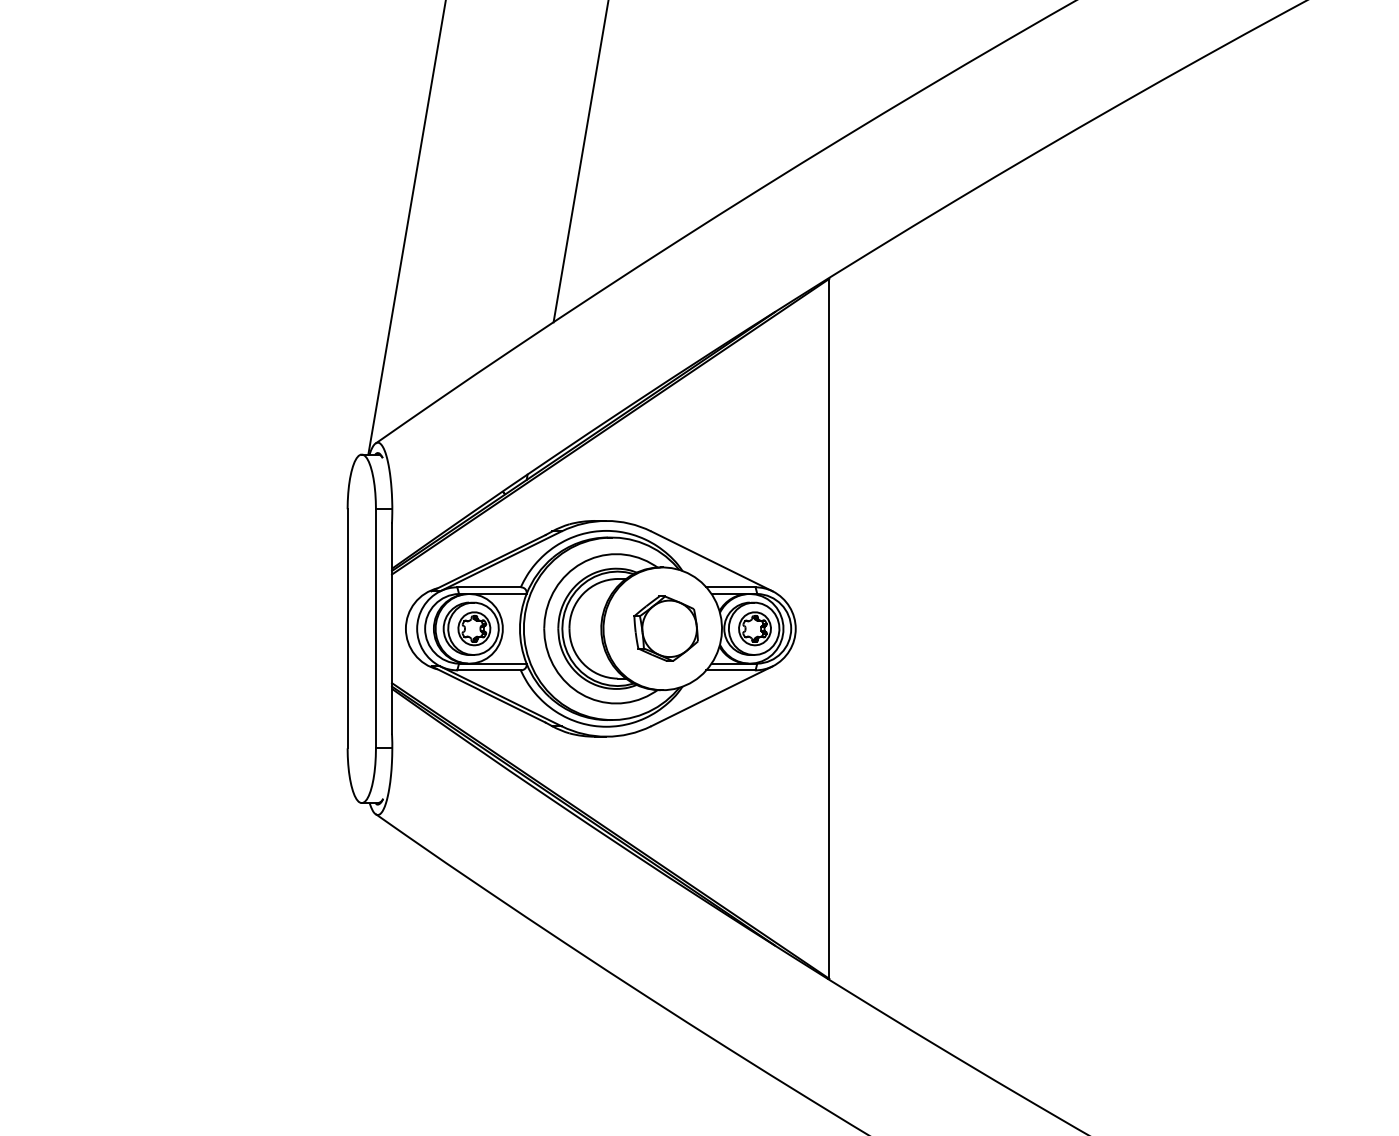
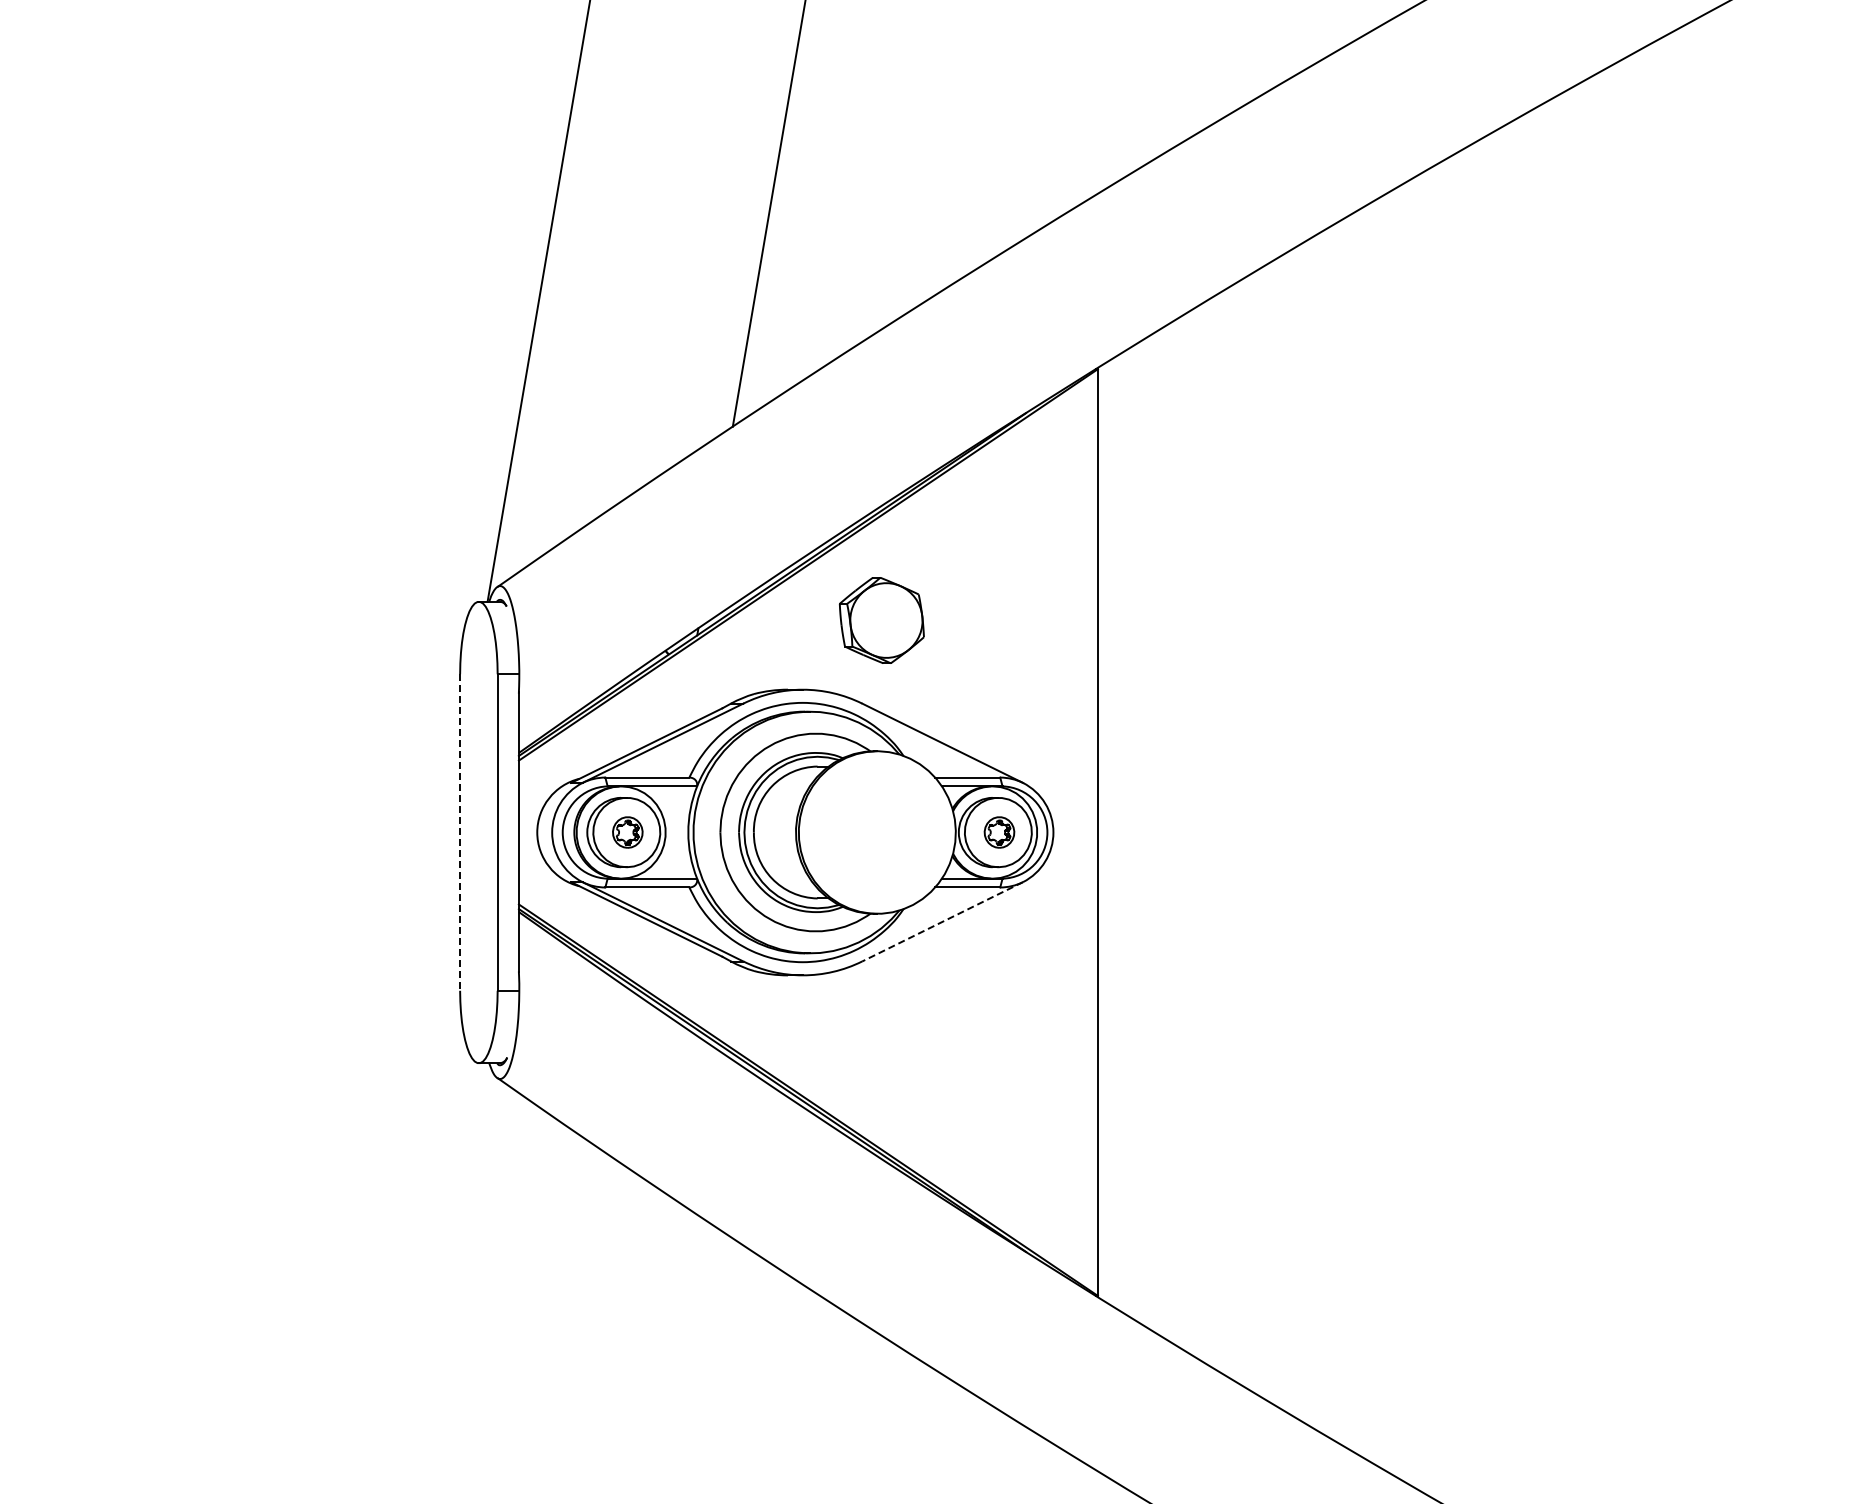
part: (474, 628) -> (627, 832), size x0.7
part: (665, 628) -> (881, 620), moved
part: (755, 628) -> (999, 832), size x0.7
line: (347, 629) -> (460, 833), solid -> dashed
line: (711, 696) -> (942, 921), solid -> dashed

